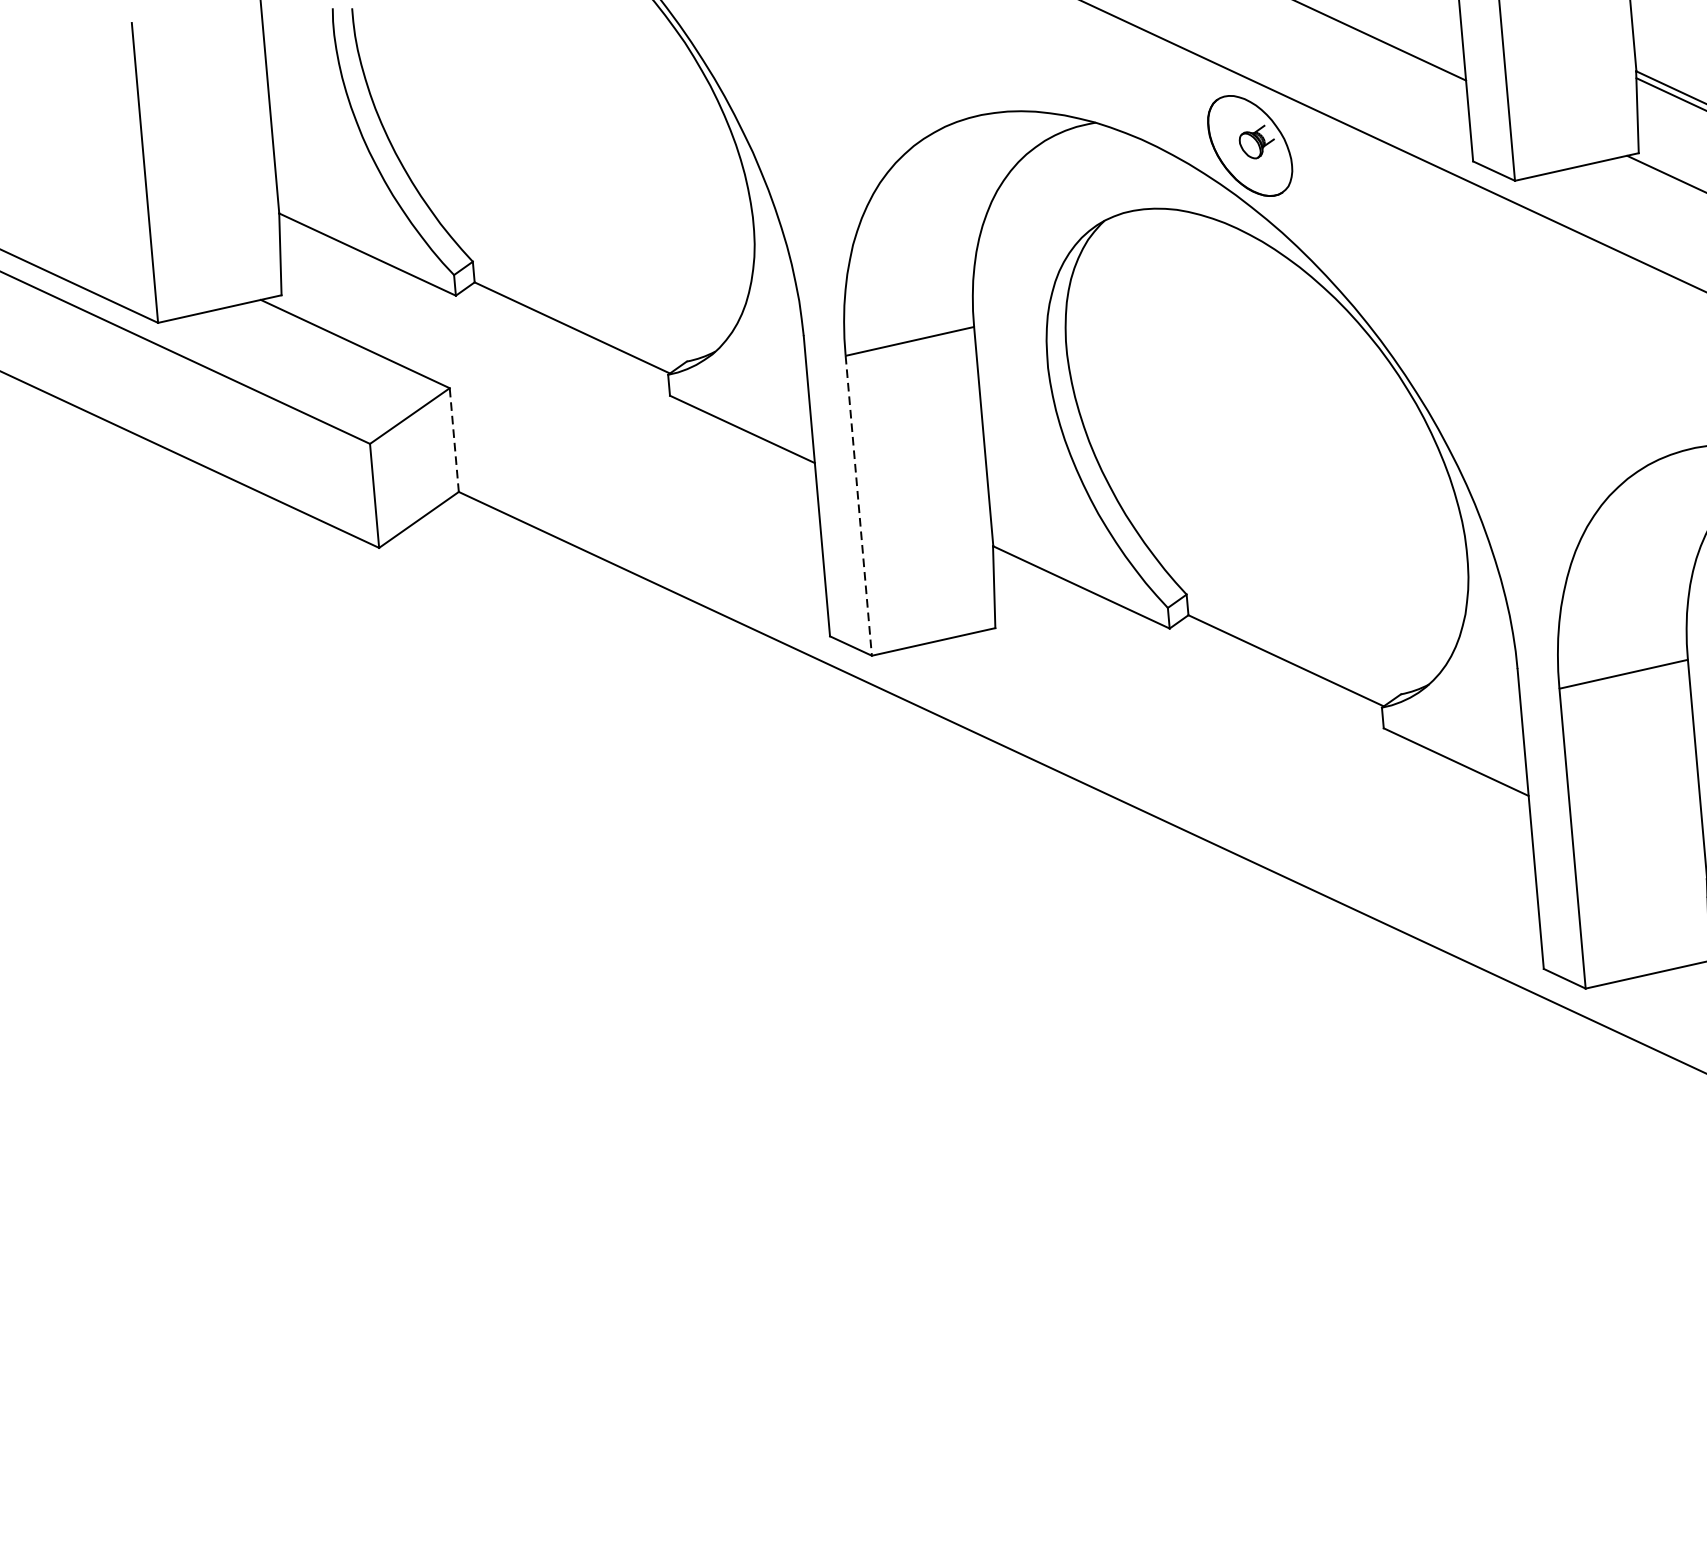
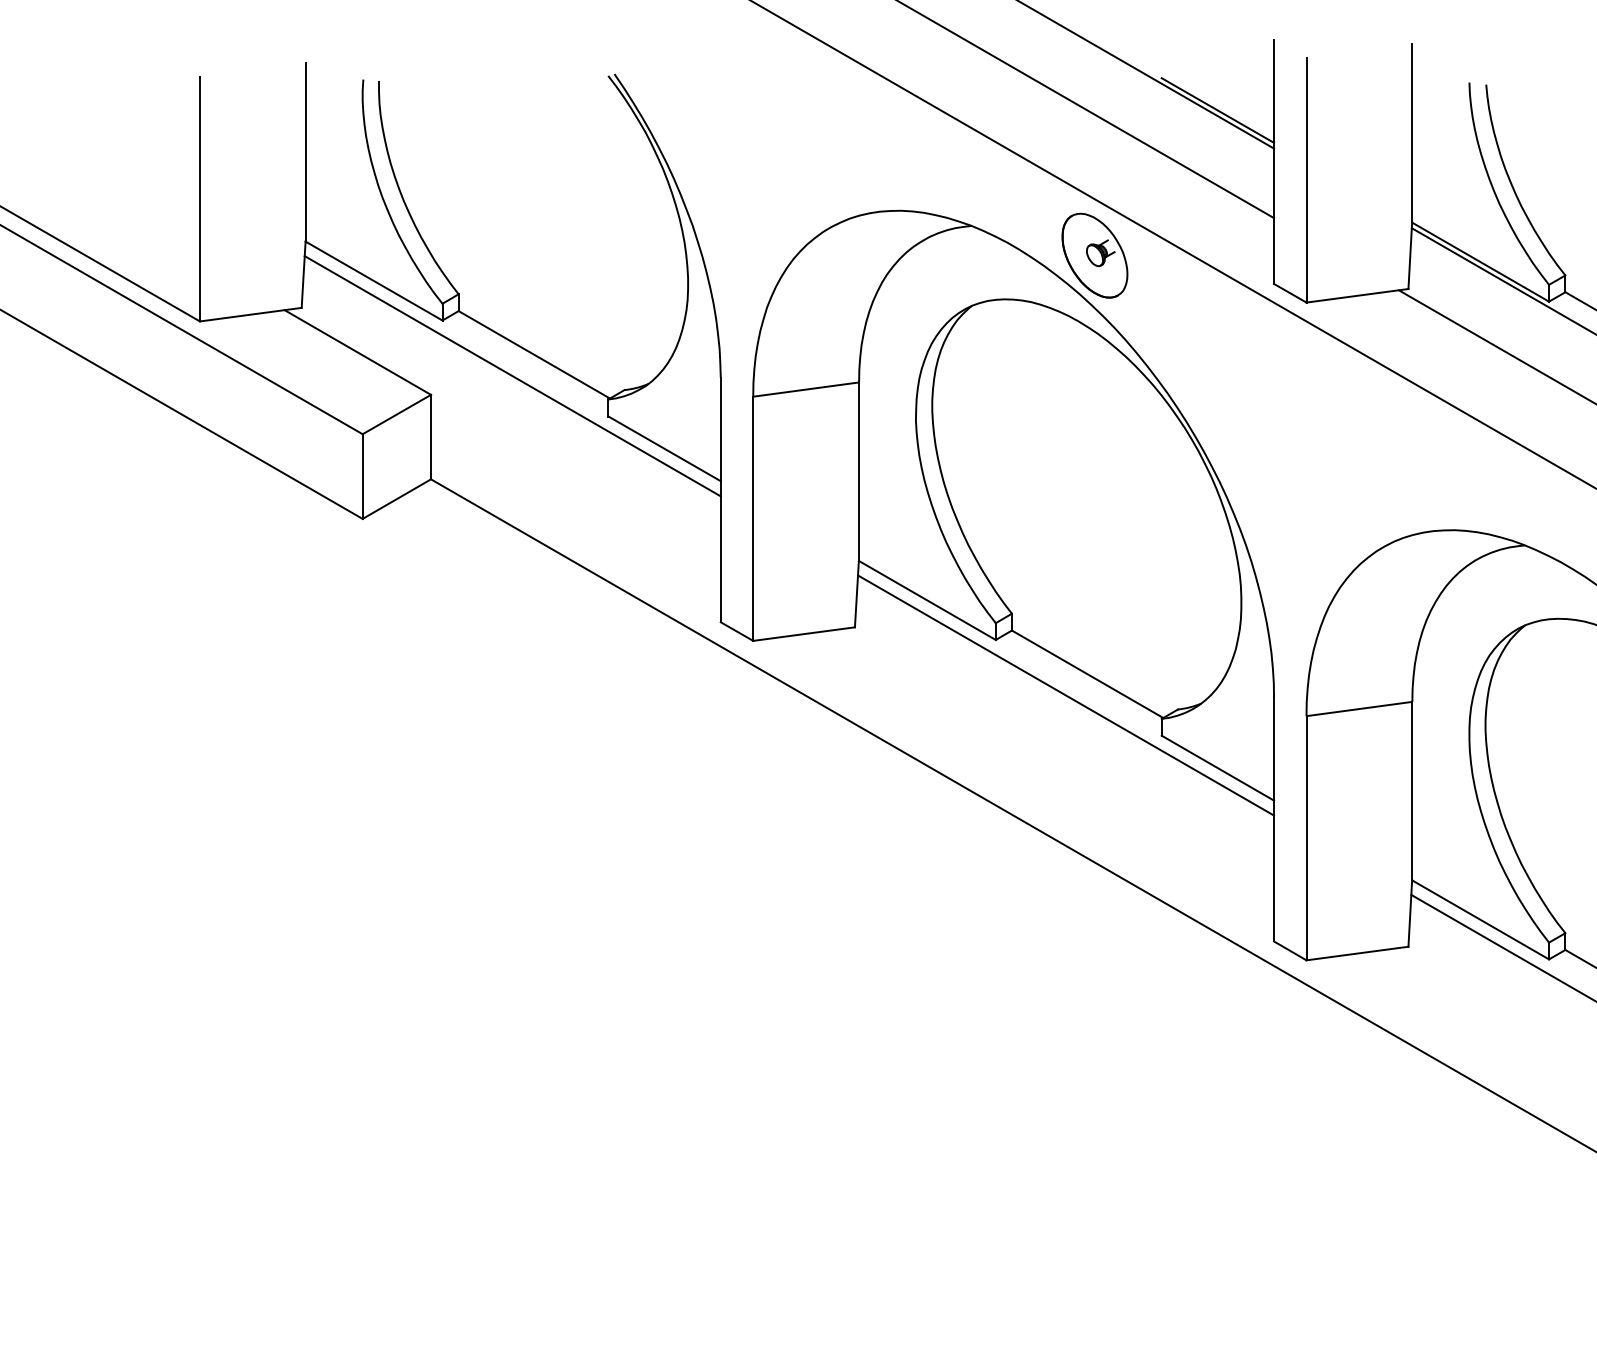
line: (547, 356) -> (512, 376), added
line: (454, 439) -> (431, 436), dashed -> solid
line: (859, 506) -> (753, 519), dashed -> solid
line: (1262, 689) -> (1066, 695), added

